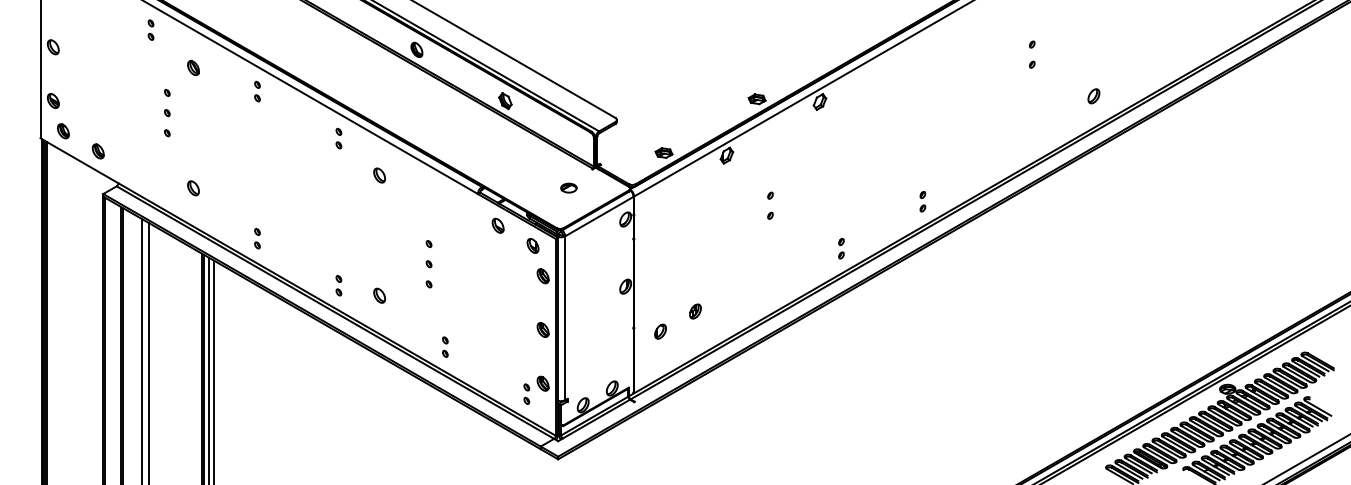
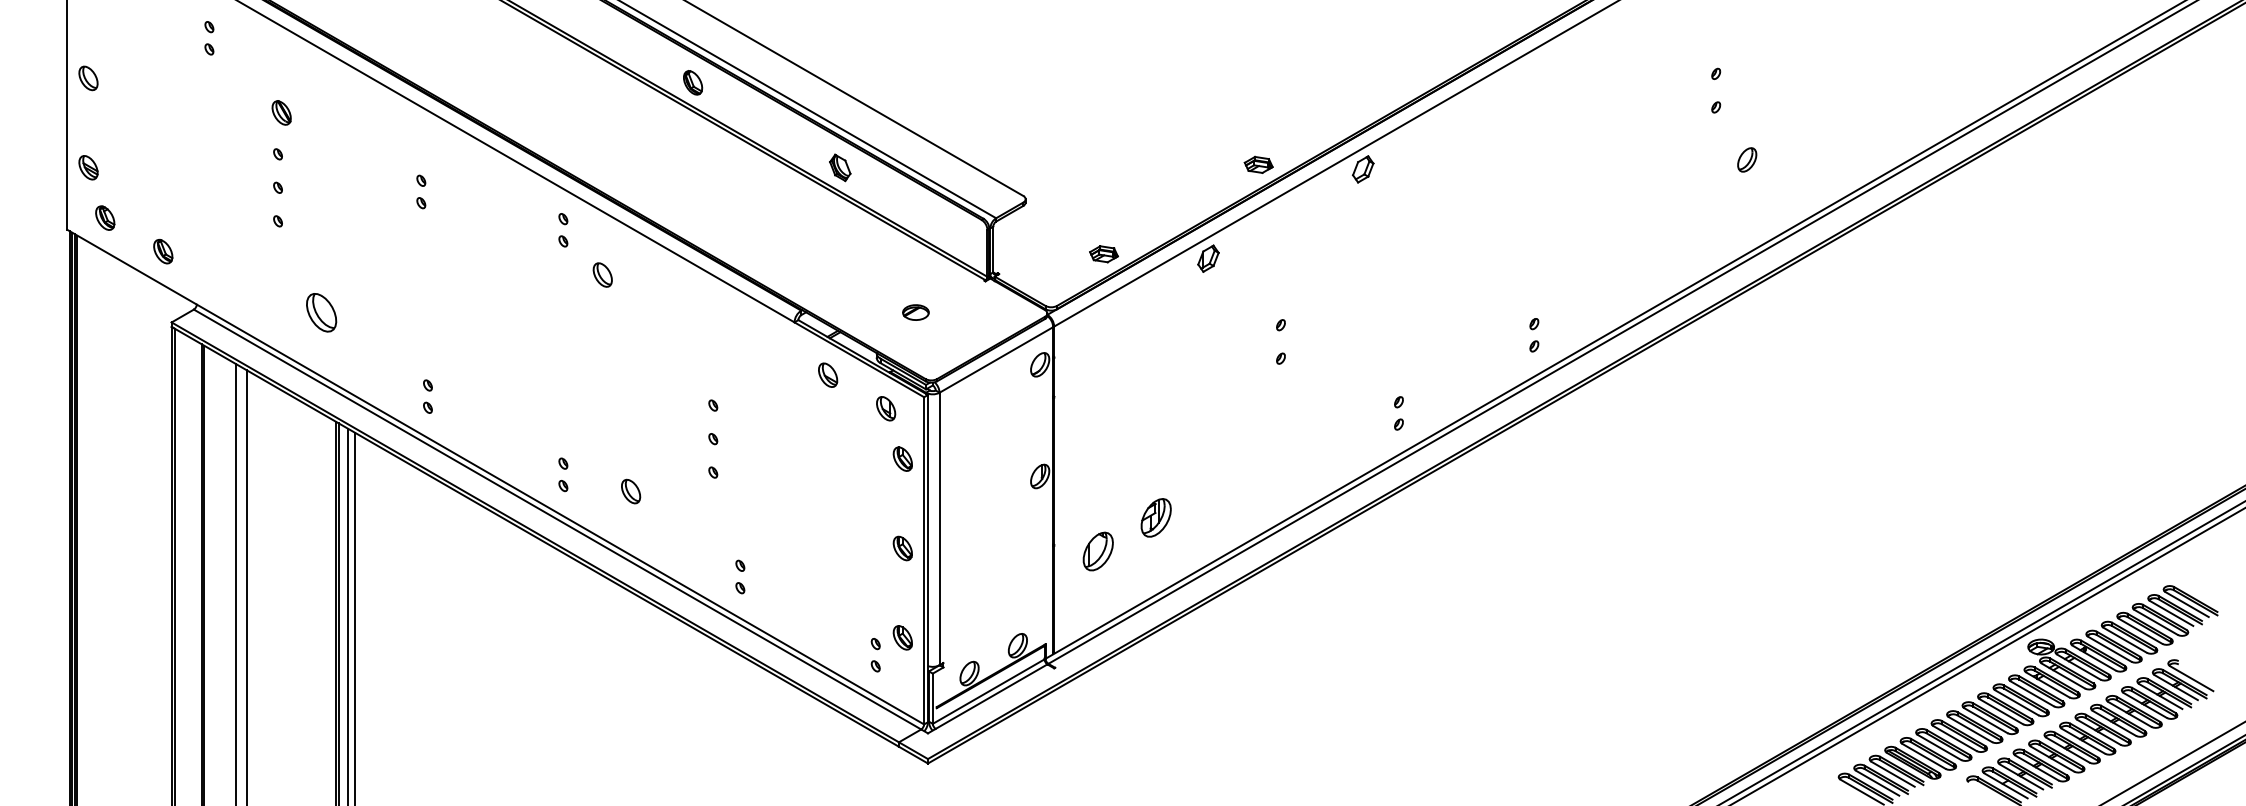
part: (150, 29) -> (208, 37), moved
part: (193, 67) -> (281, 112), moved
part: (257, 91) -> (421, 191), moved
part: (1093, 96) -> (1746, 160), moved
part: (379, 175) -> (602, 274), moved
part: (568, 187) -> (915, 311), moved
part: (193, 188) -> (321, 313), size x1.6
part: (695, 311) -> (1156, 517), size x1.6
part: (660, 331) -> (1098, 550), size x1.6

